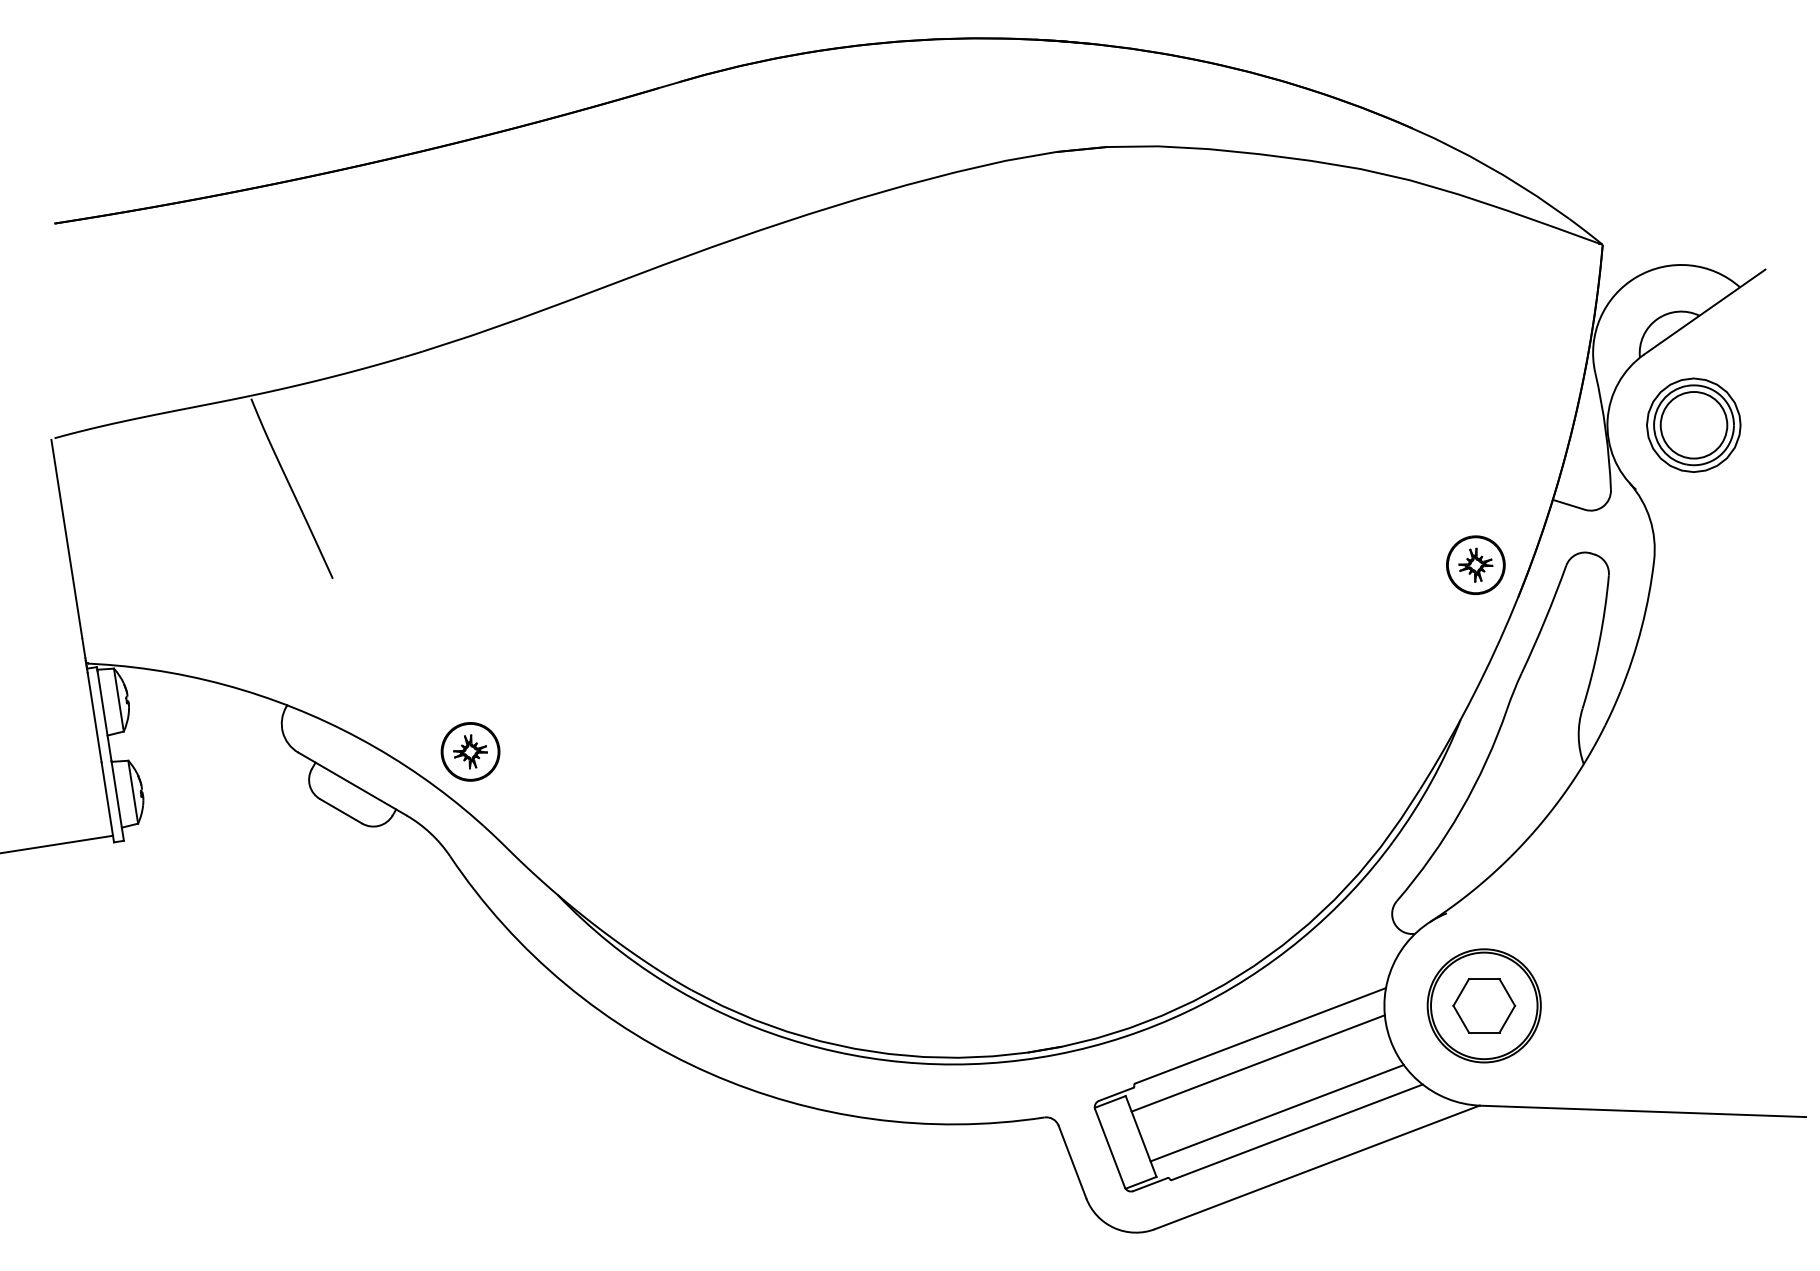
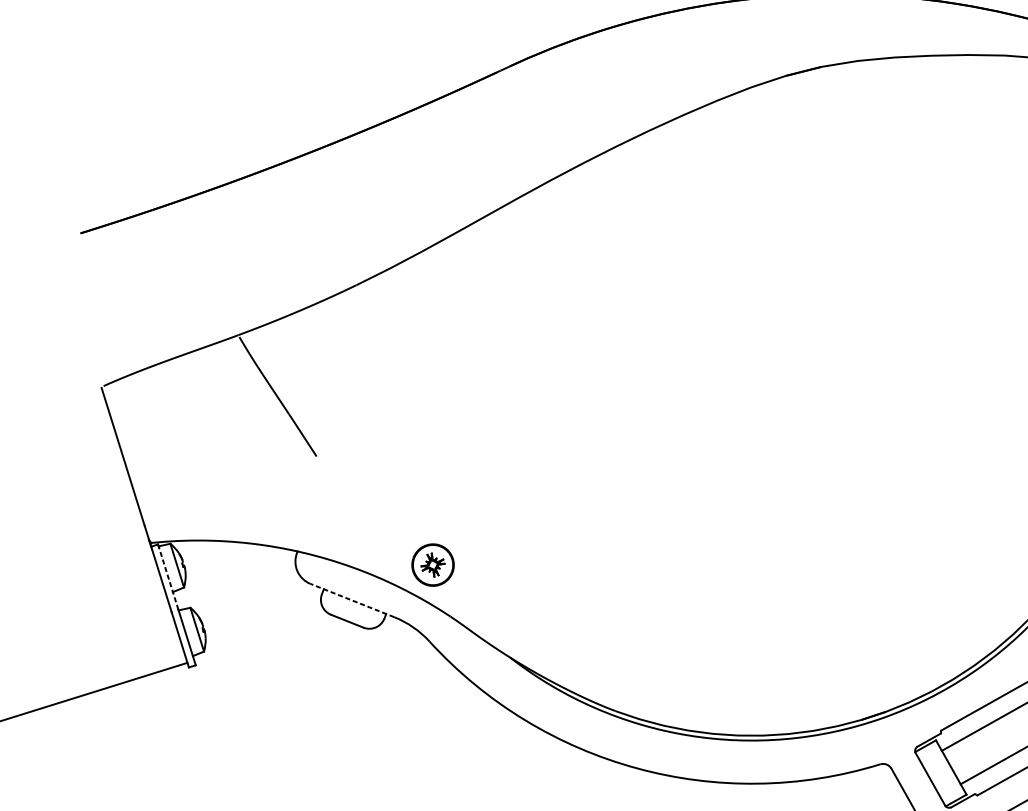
line: (104, 715) -> (168, 578), solid -> dashed
line: (352, 784) -> (352, 600), solid -> dashed

